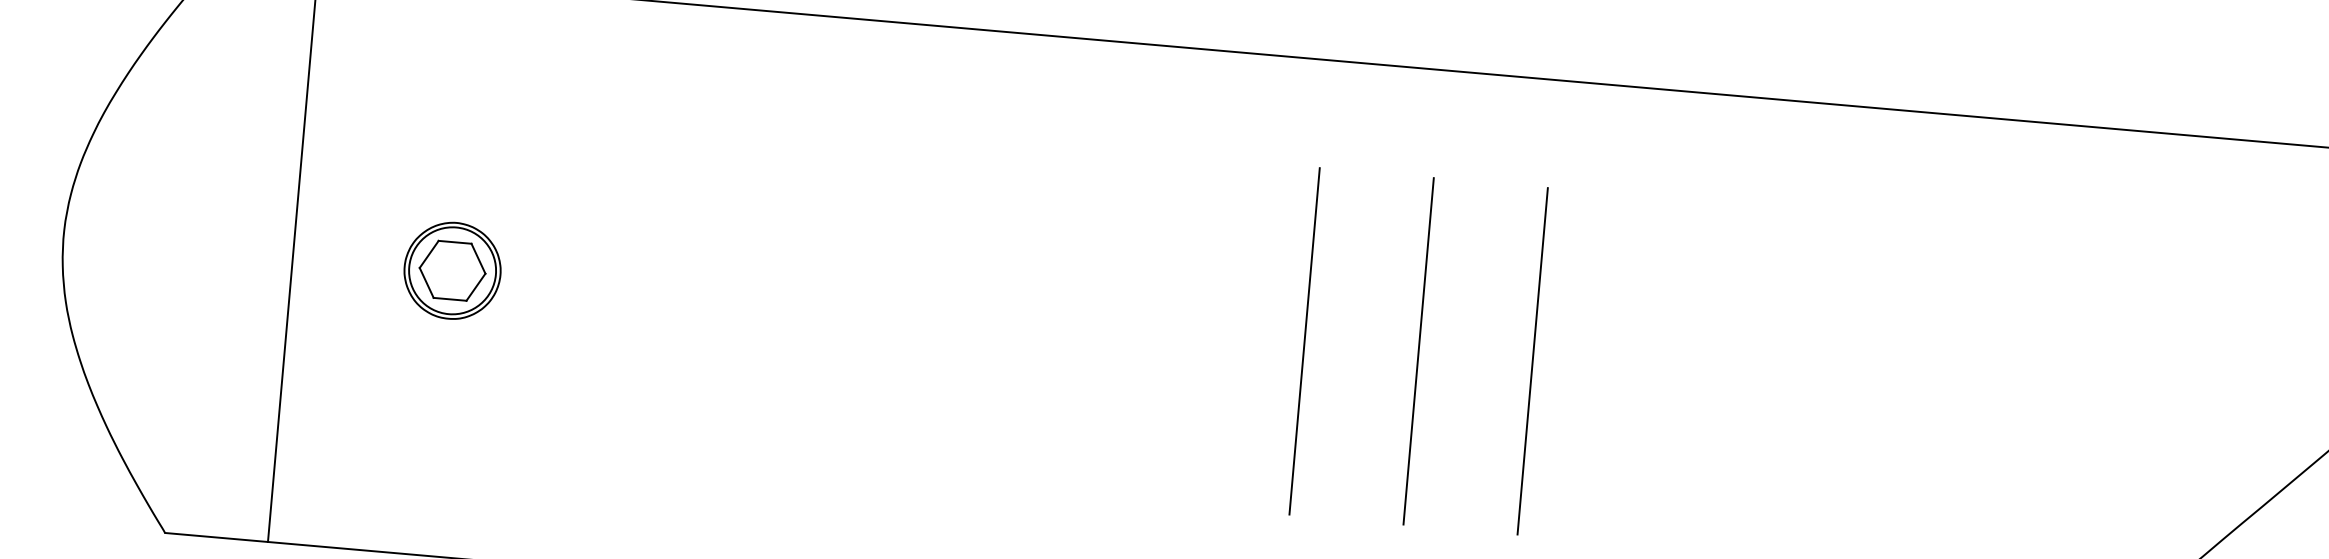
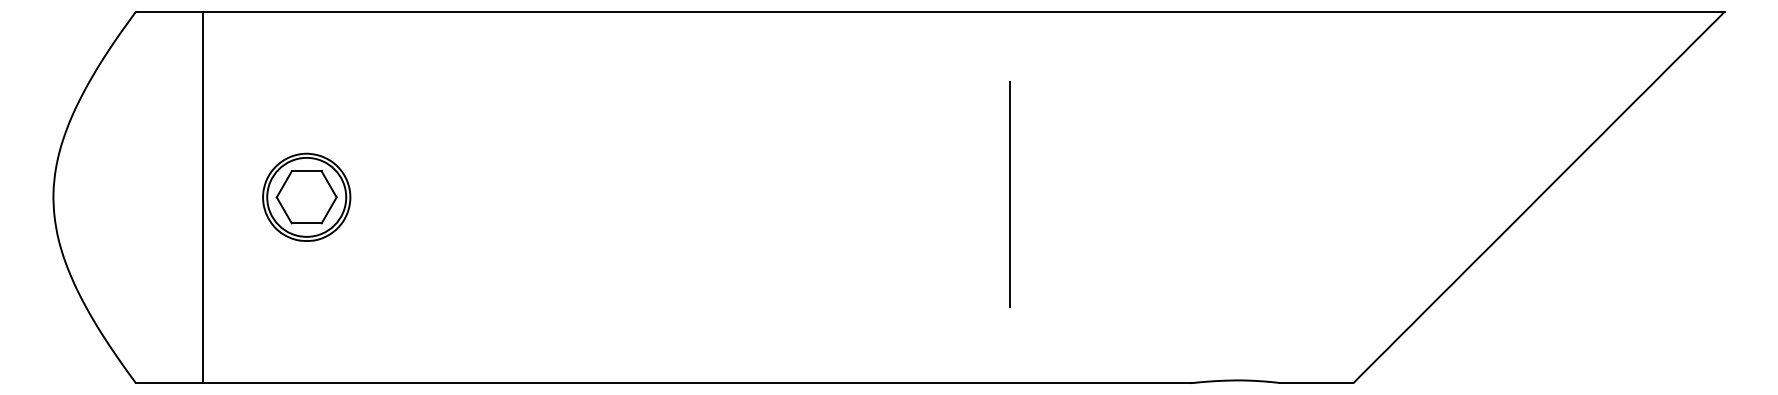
part: (452, 270) -> (306, 197), size x1.4
line: (1305, 340) -> (861, 194), removed
line: (1418, 350) -> (935, 194), removed

